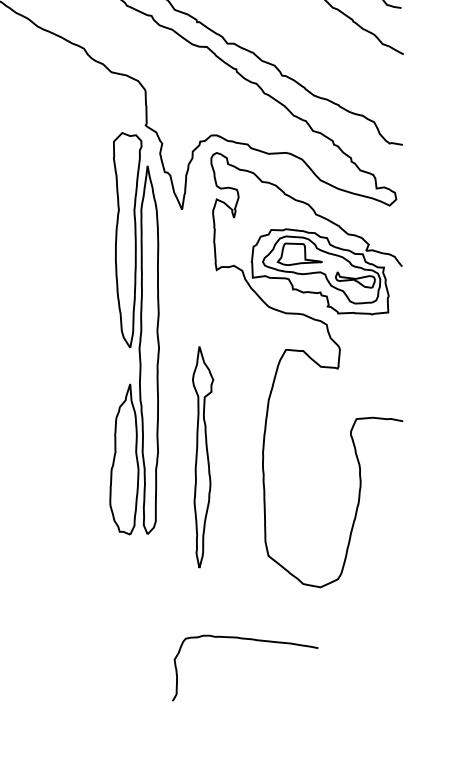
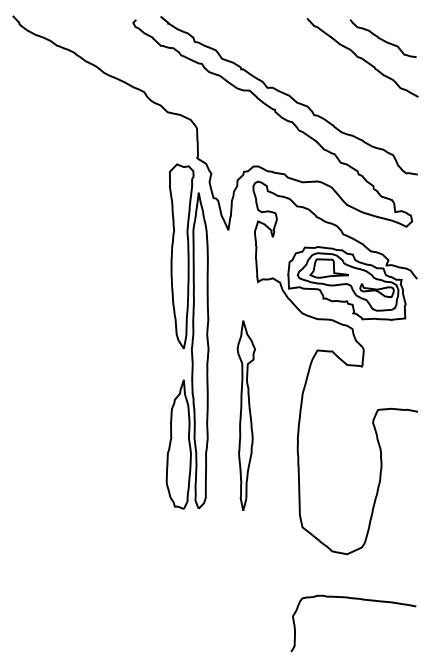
part: (202, 457) -> (245, 415), moved
curve: (245, 640) -> (353, 599), moved

